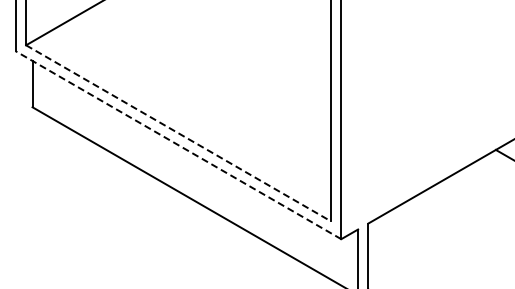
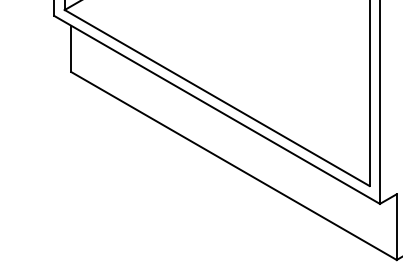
line: (178, 133) -> (217, 98), dashed -> solid
line: (178, 145) -> (217, 110), dashed -> solid

